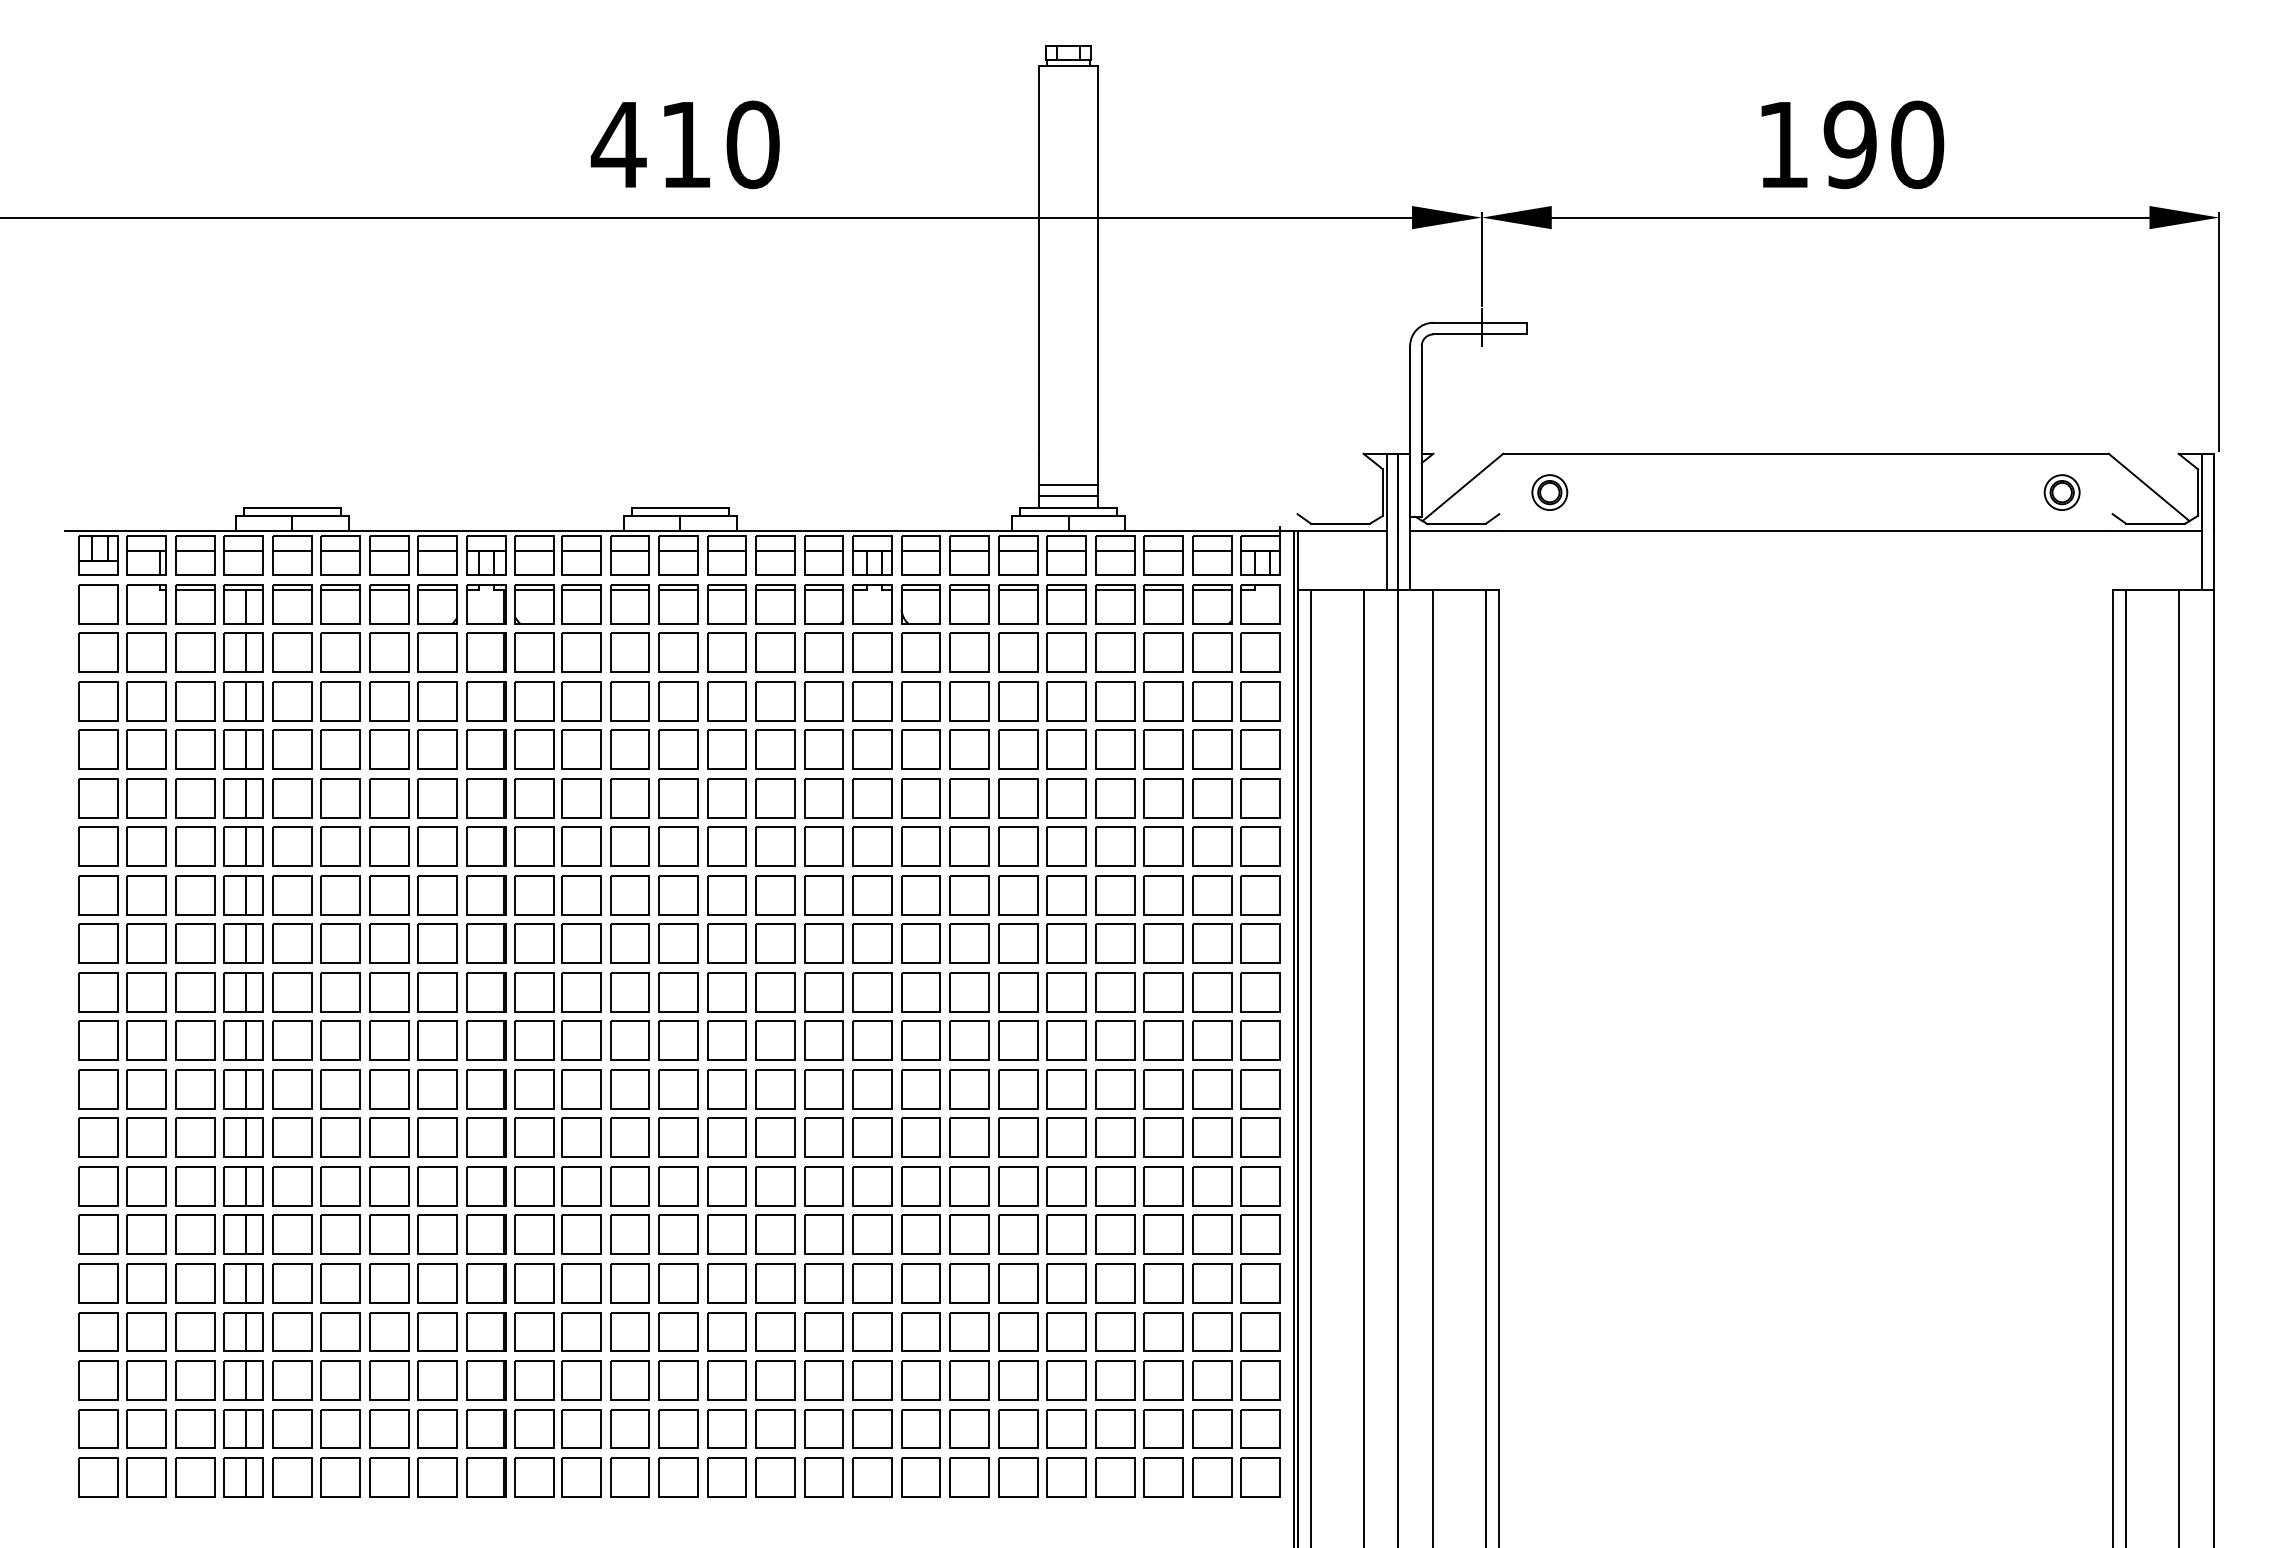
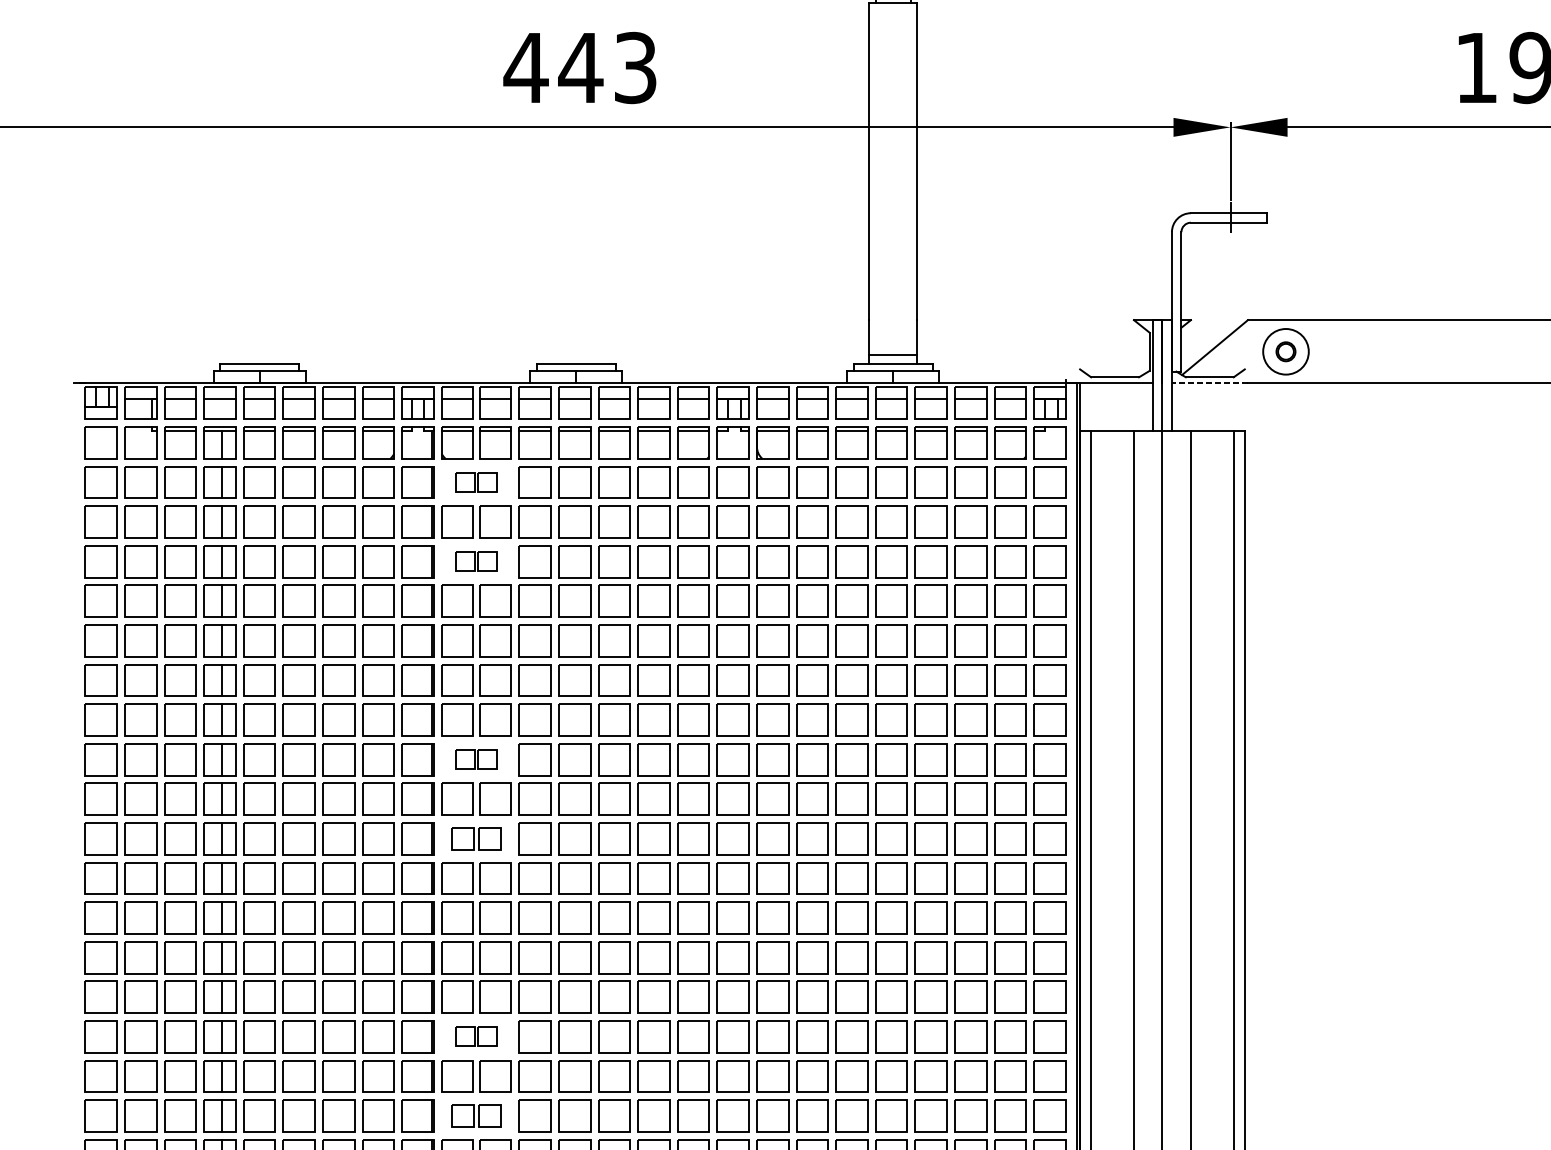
text: (718, 144) -> (607, 67), 410 -> 443
line: (1068, 484) -> (893, 345), removed
circle: (1549, 492) -> (1285, 351), size x1.6
line: (1456, 531) -> (1209, 383), solid -> dashed
part: (557, 652) -> (476, 482), size x0.6
part: (557, 749) -> (476, 561), size x0.6
part: (557, 992) -> (476, 759), size x0.6
part: (557, 1089) -> (476, 838), size x0.7
part: (557, 1331) -> (476, 1036), size x0.6
part: (557, 1428) -> (476, 1115), size x0.7

